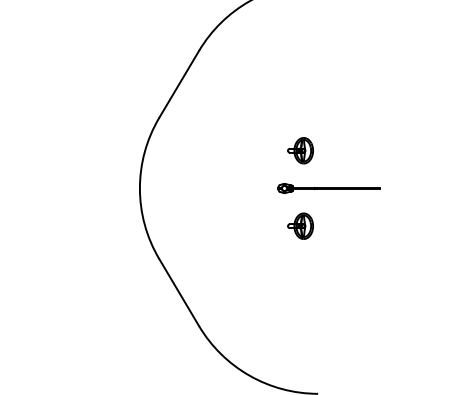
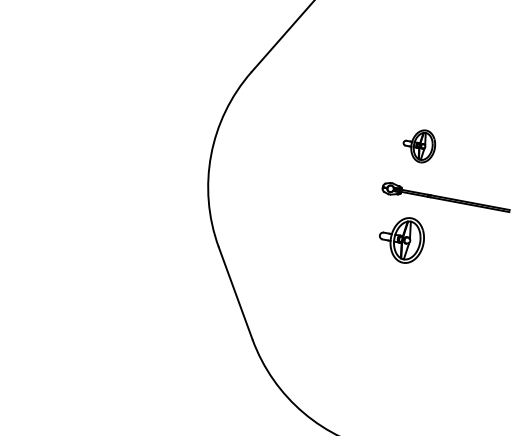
part: (300, 225) -> (401, 238), size x1.4

